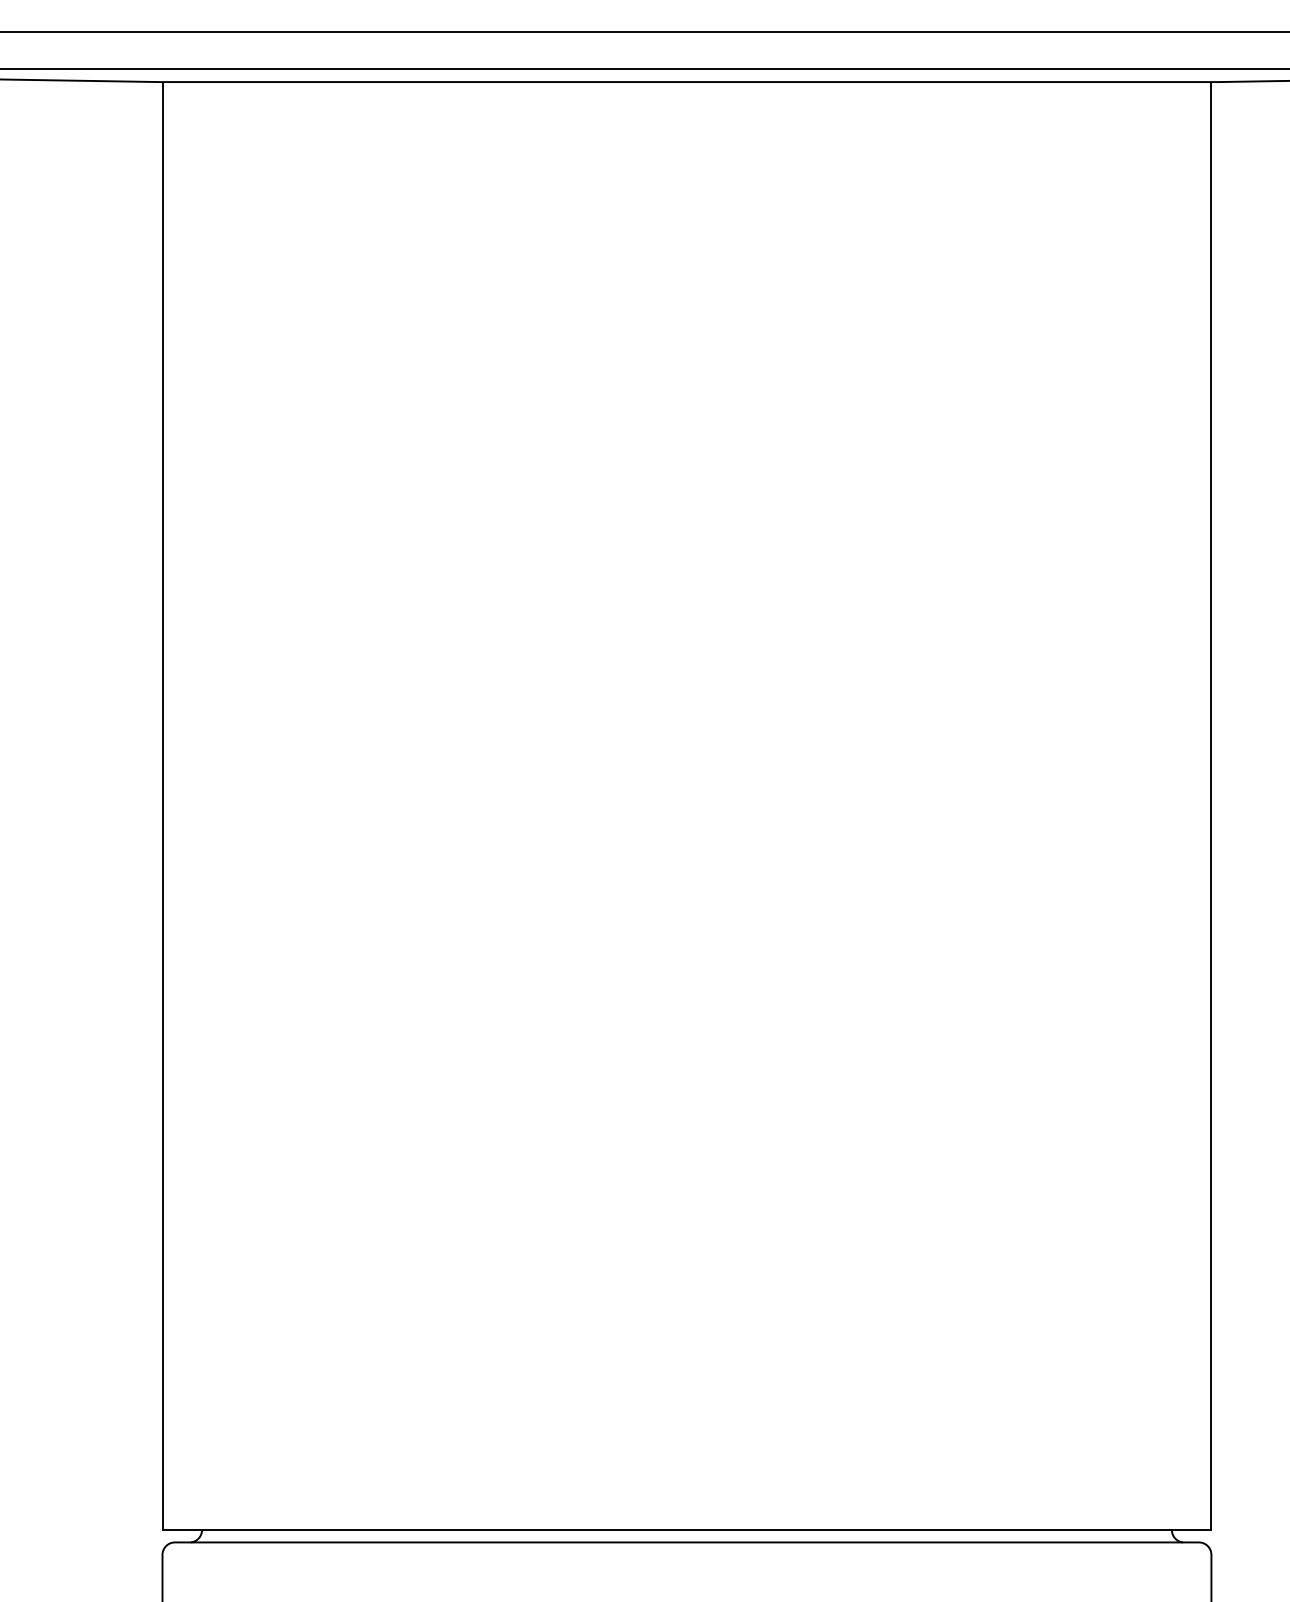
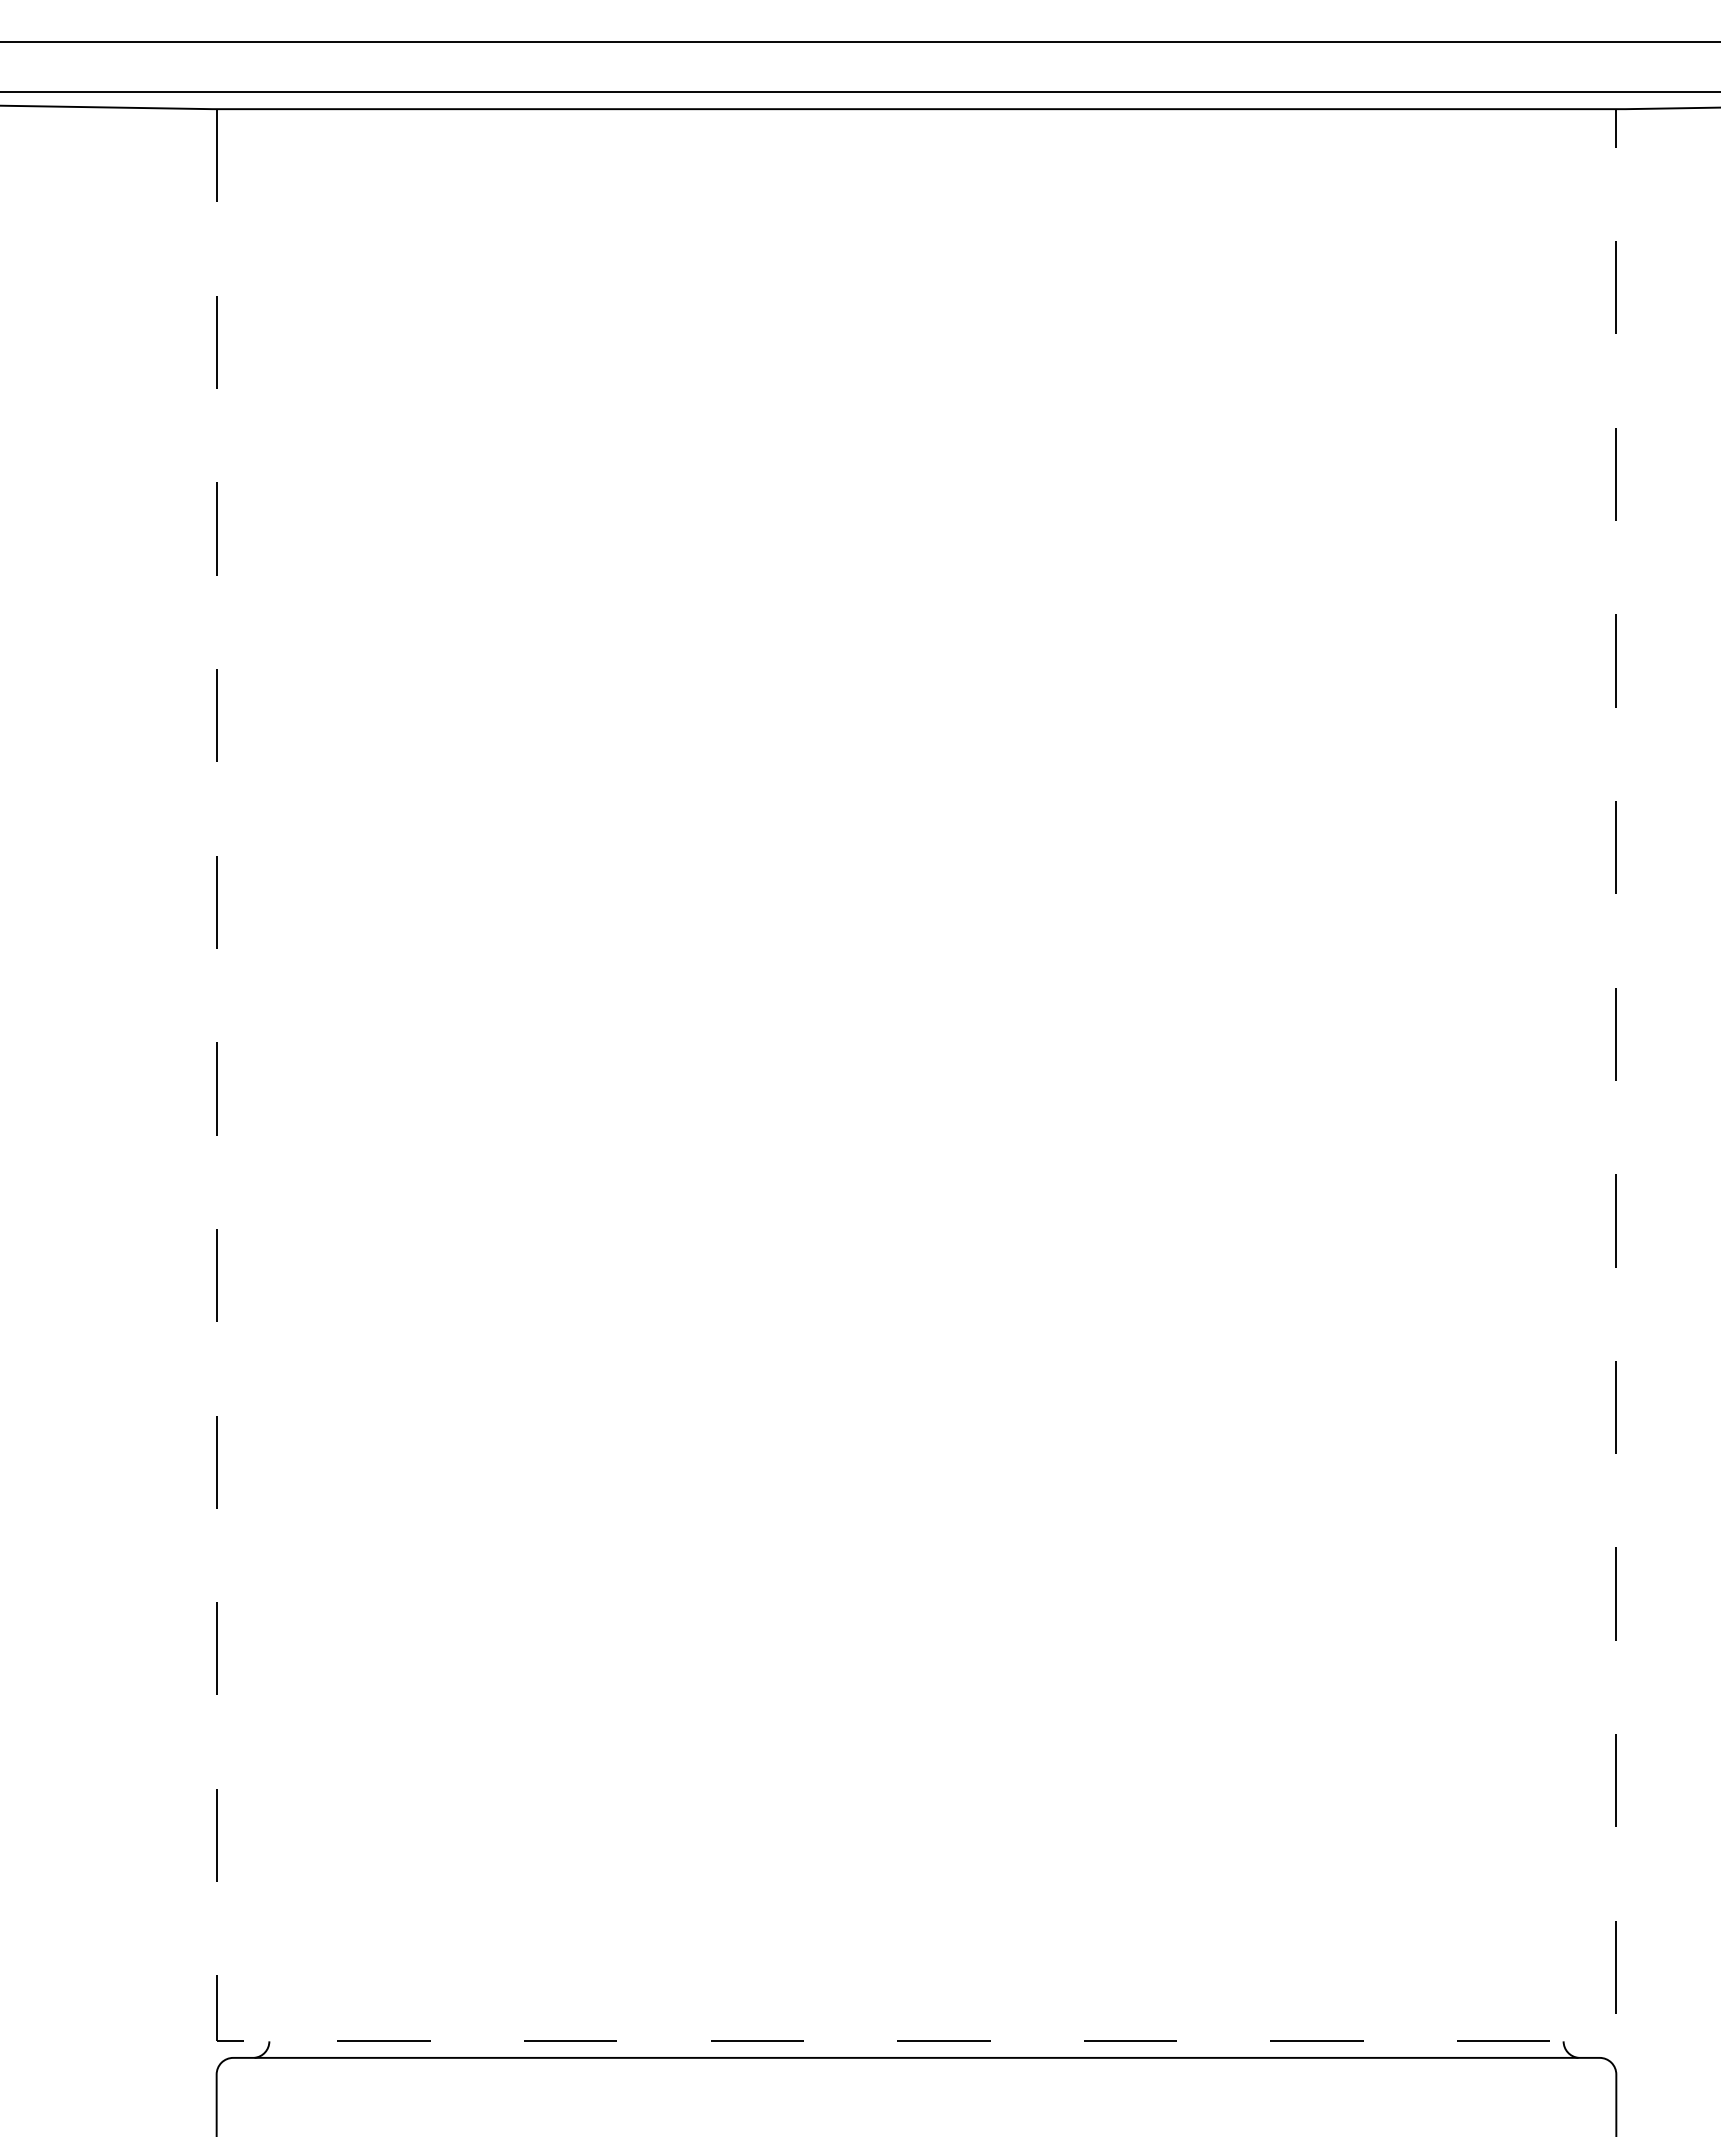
line: (686, 1530) -> (916, 2041), solid -> dashed

